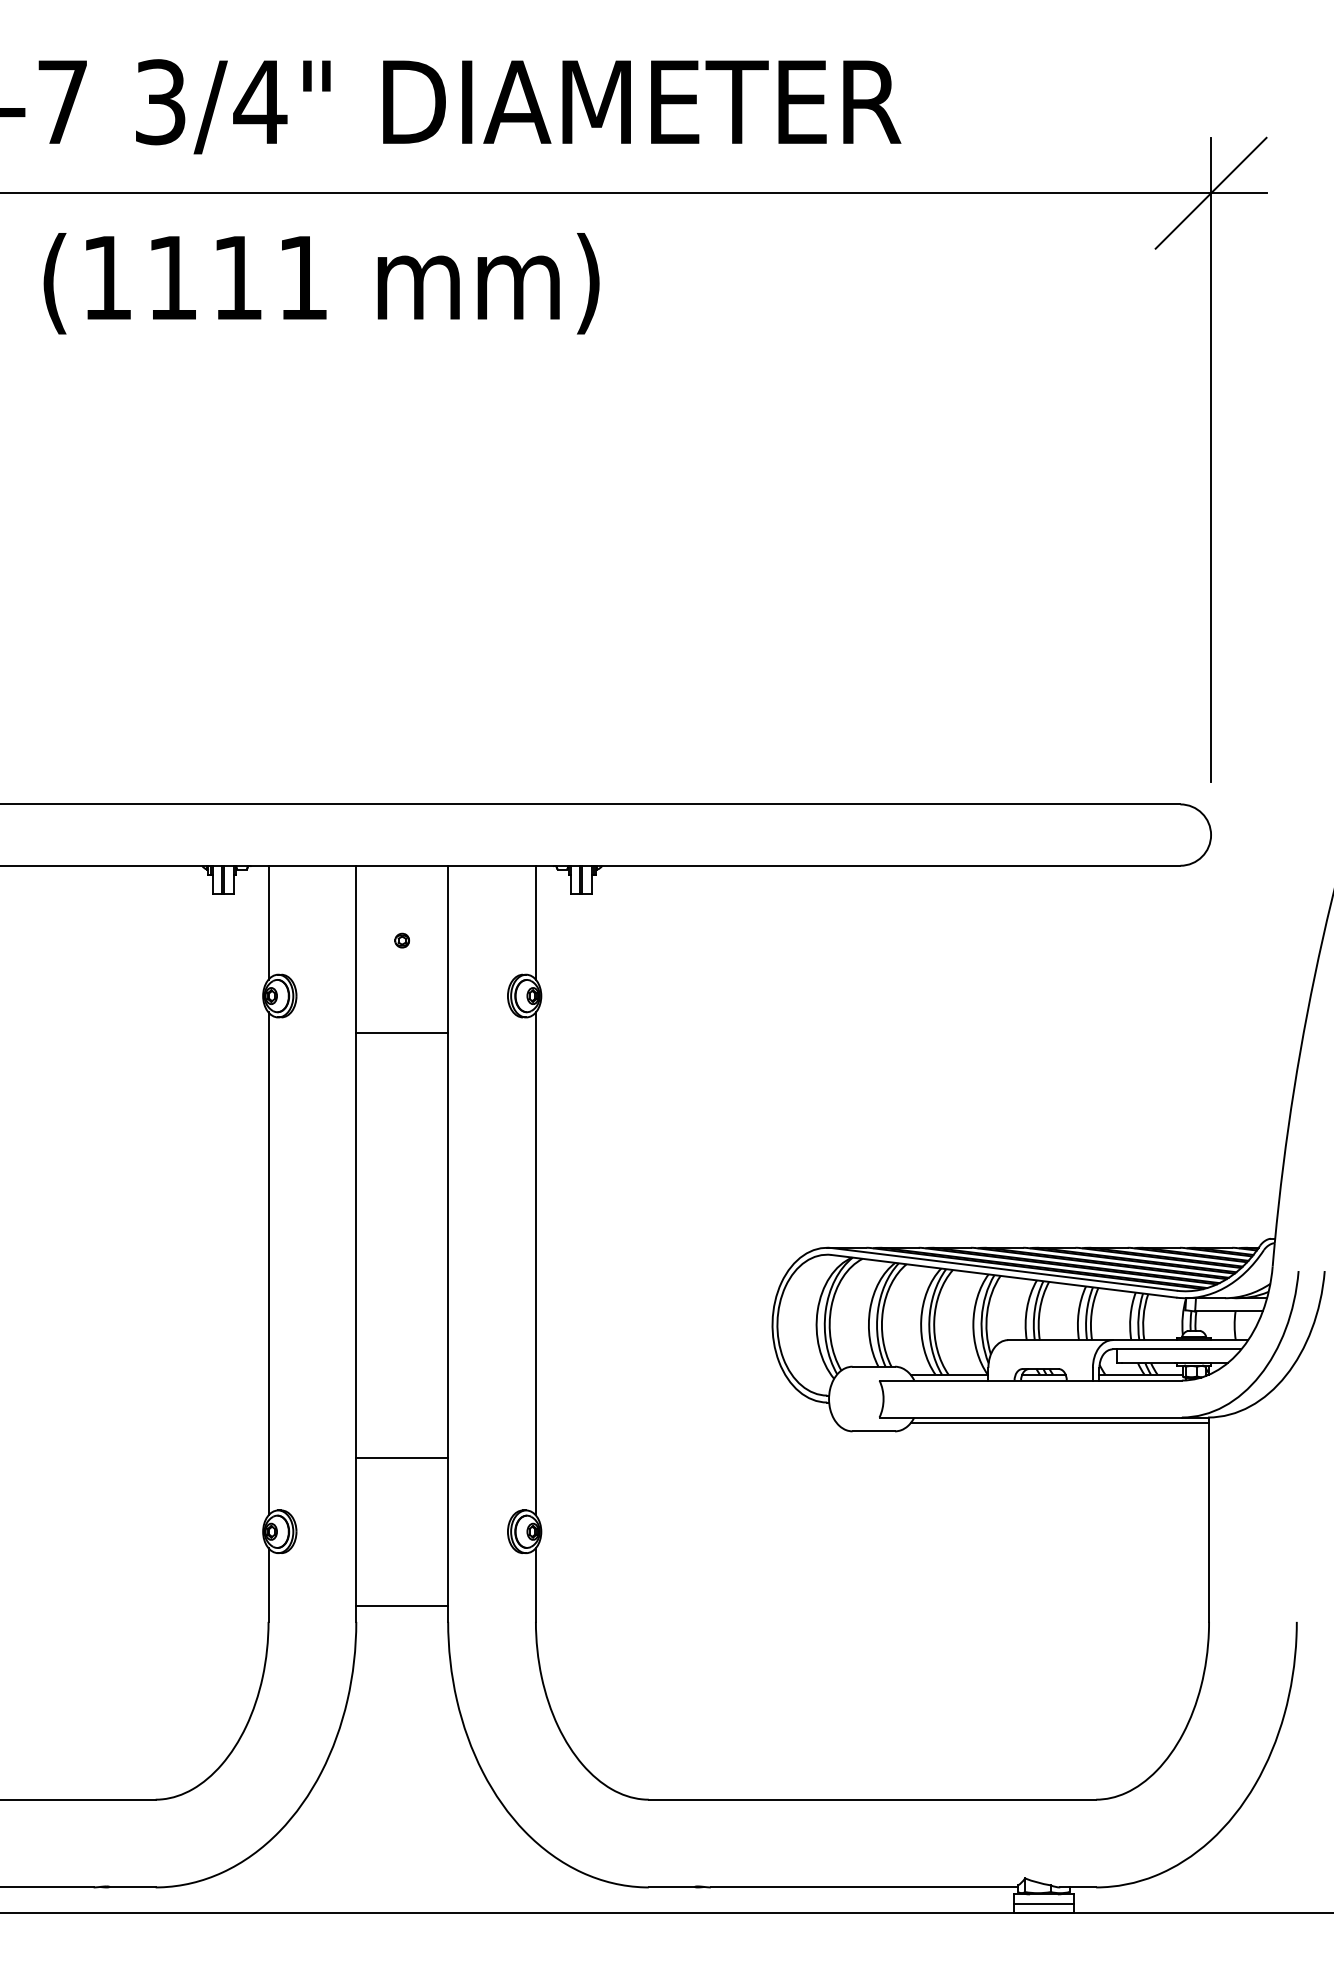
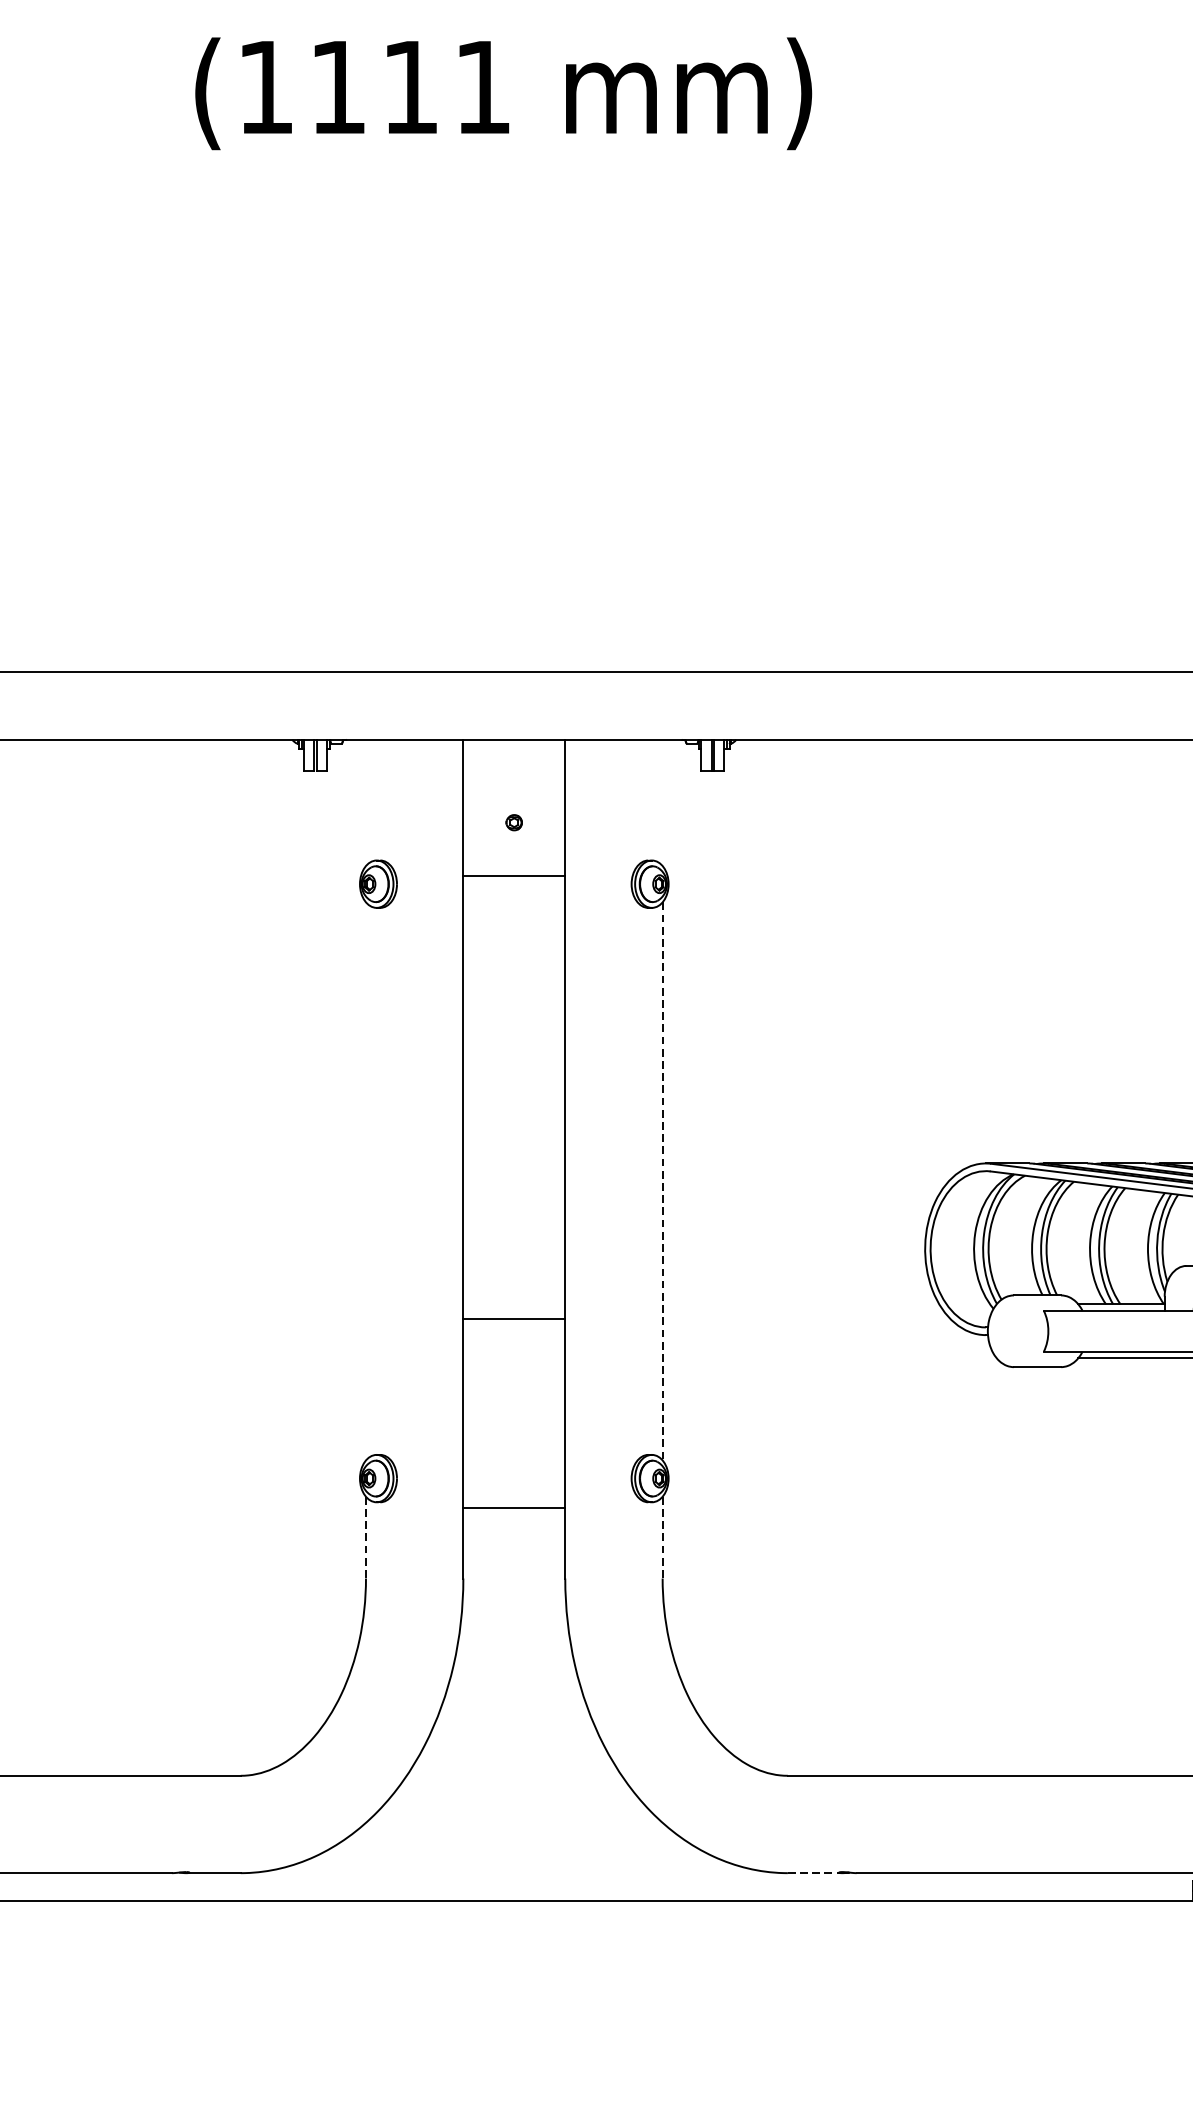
text: (321, 283) -> (503, 93), moved
line: (268, 922) -> (365, 802), removed
line: (535, 922) -> (662, 802), removed
line: (402, 1033) -> (514, 876), moved
line: (268, 1263) -> (365, 1180), removed
line: (535, 1264) -> (662, 1182), solid -> dashed
line: (402, 1457) -> (514, 1318), moved
line: (268, 1585) -> (365, 1538), solid -> dashed
line: (535, 1585) -> (662, 1538), solid -> dashed
line: (402, 1605) -> (514, 1508), moved
line: (673, 1887) -> (815, 1873), solid -> dashed

